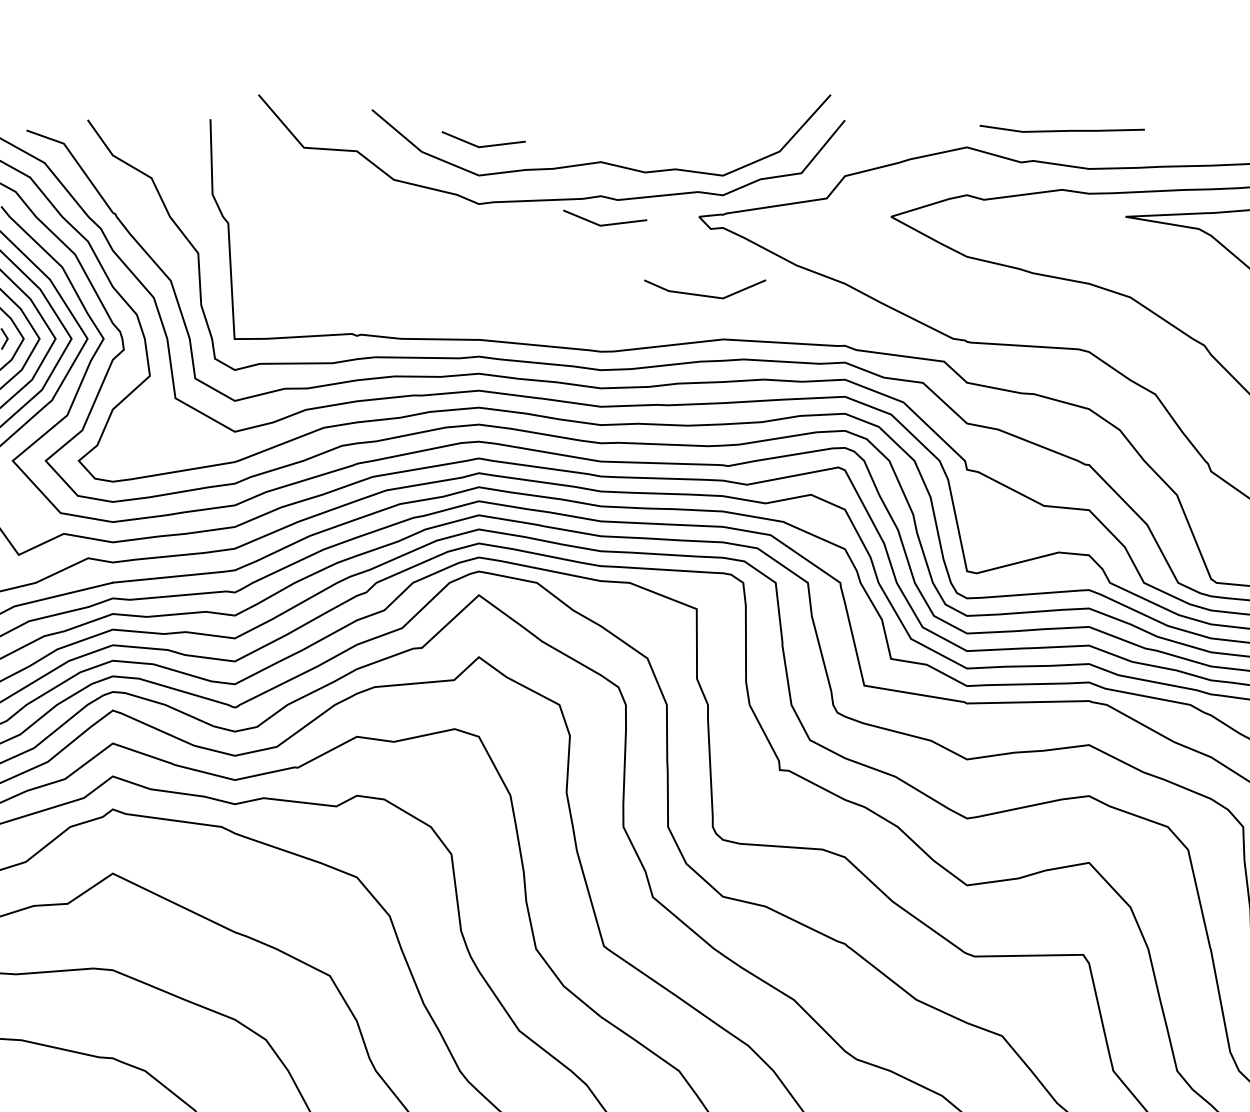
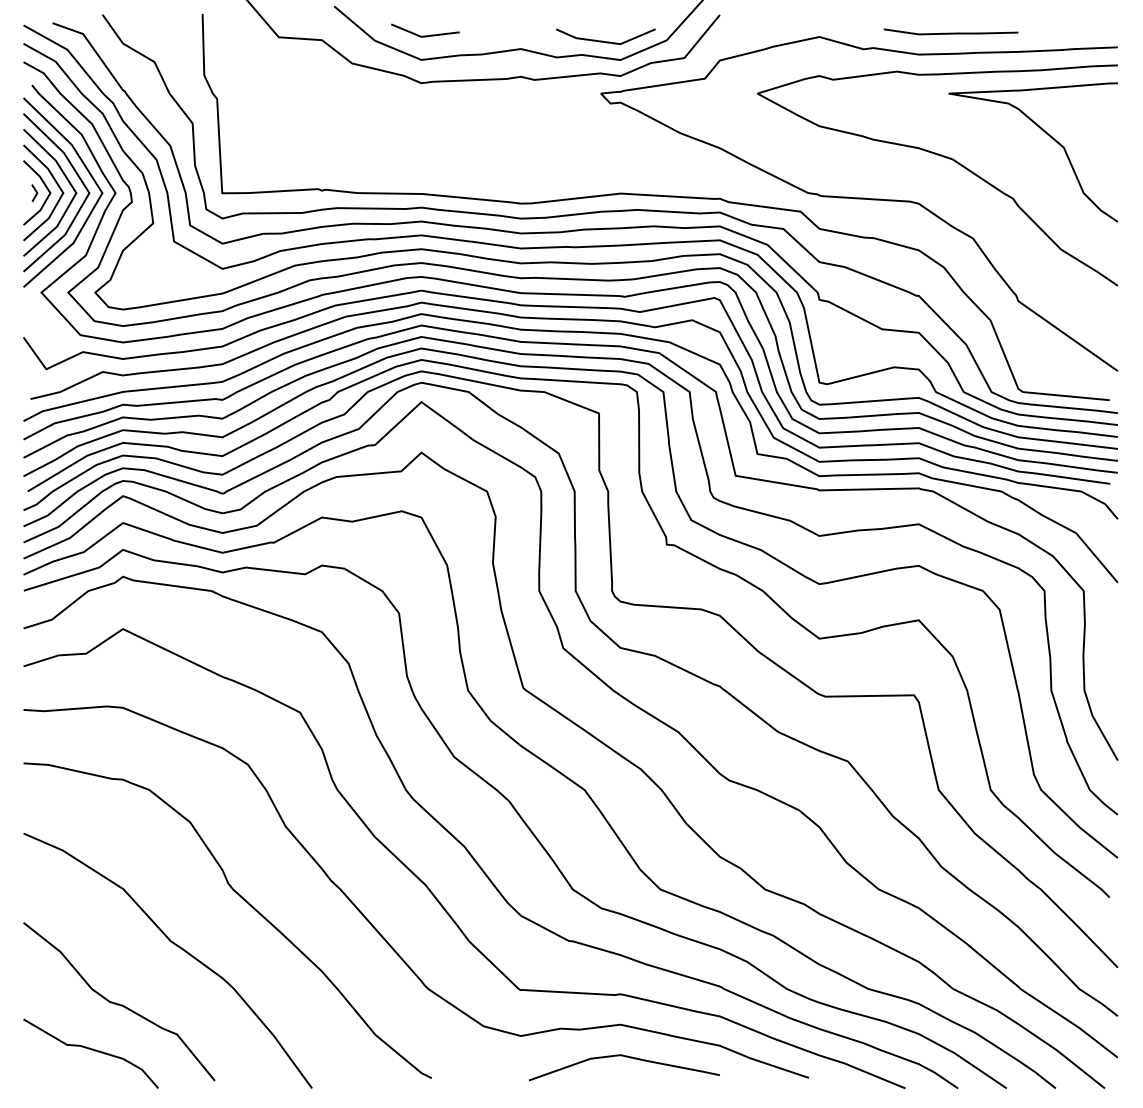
line: (1061, 129) -> (950, 32), moved
line: (605, 224) -> (524, 99), removed
line: (700, 293) -> (602, 40), moved

